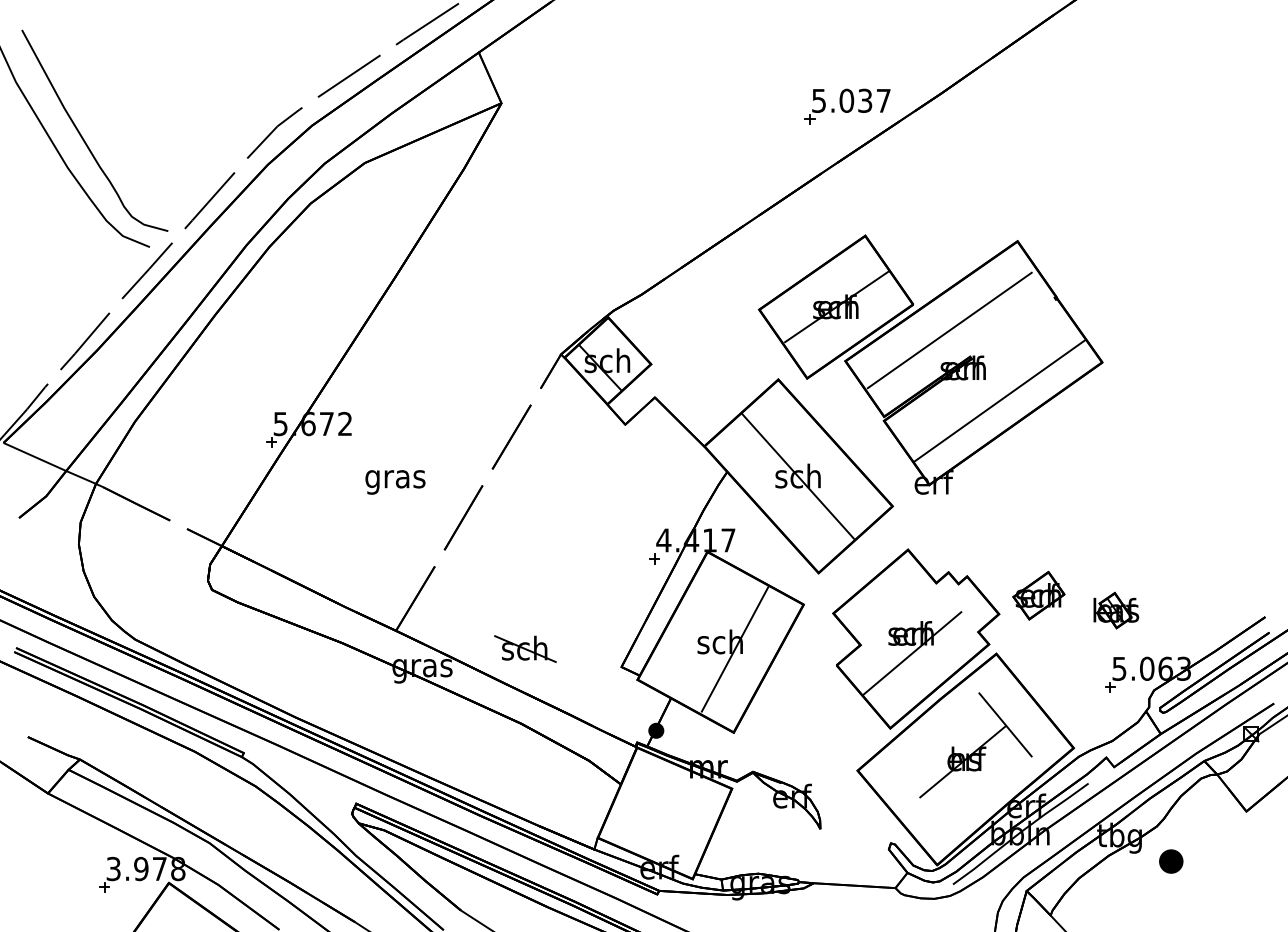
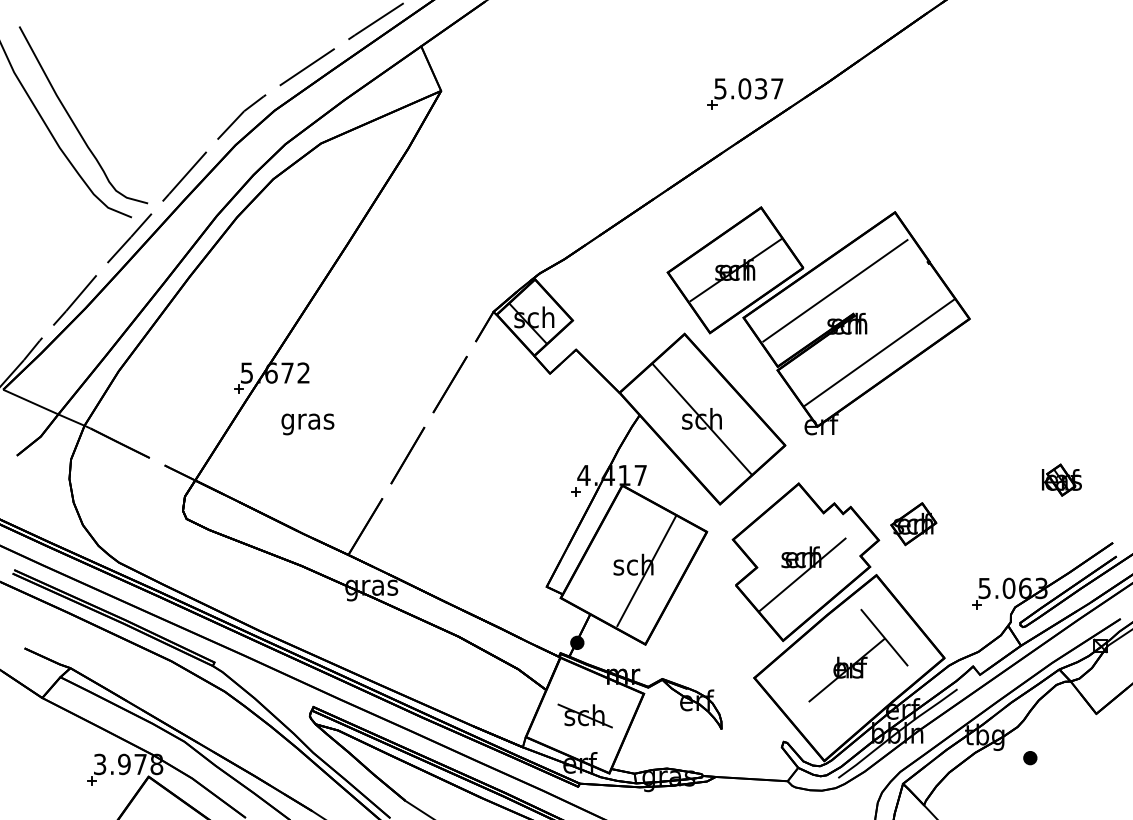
text: (394, 482) -> (307, 424), moved
part: (1115, 609) -> (1061, 479), moved
part: (524, 648) -> (584, 715), moved
part: (1171, 862) -> (1030, 758), size x0.62

